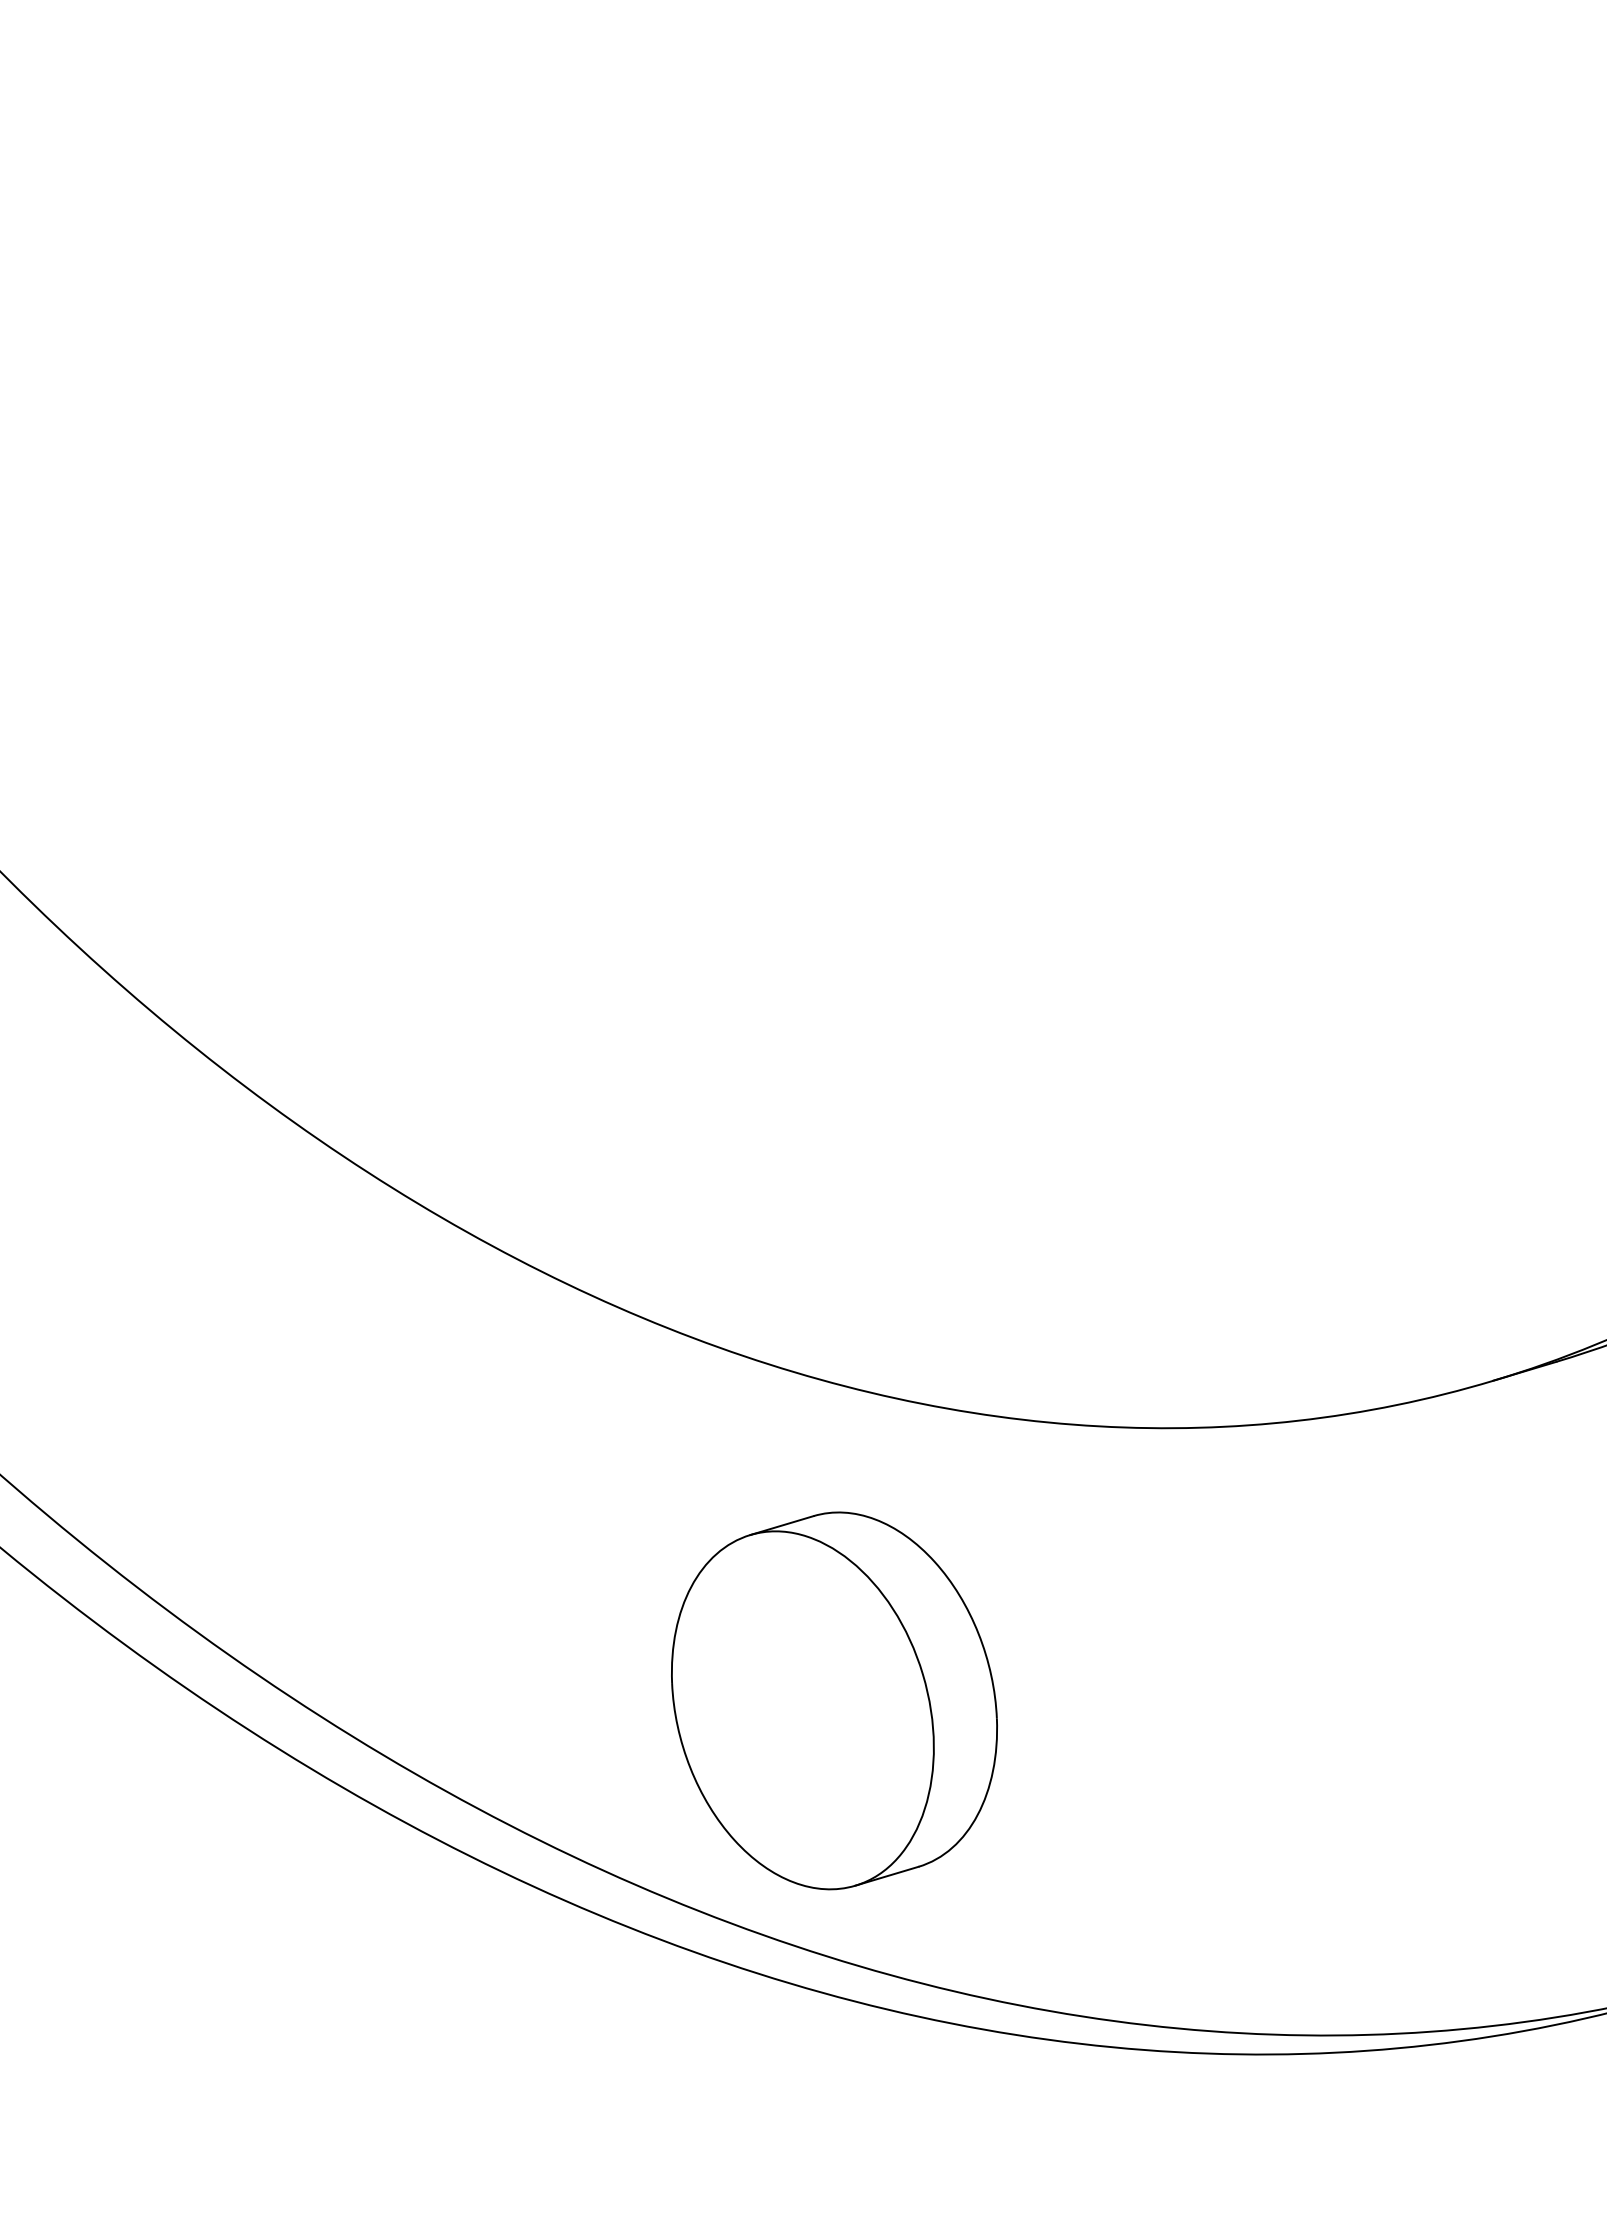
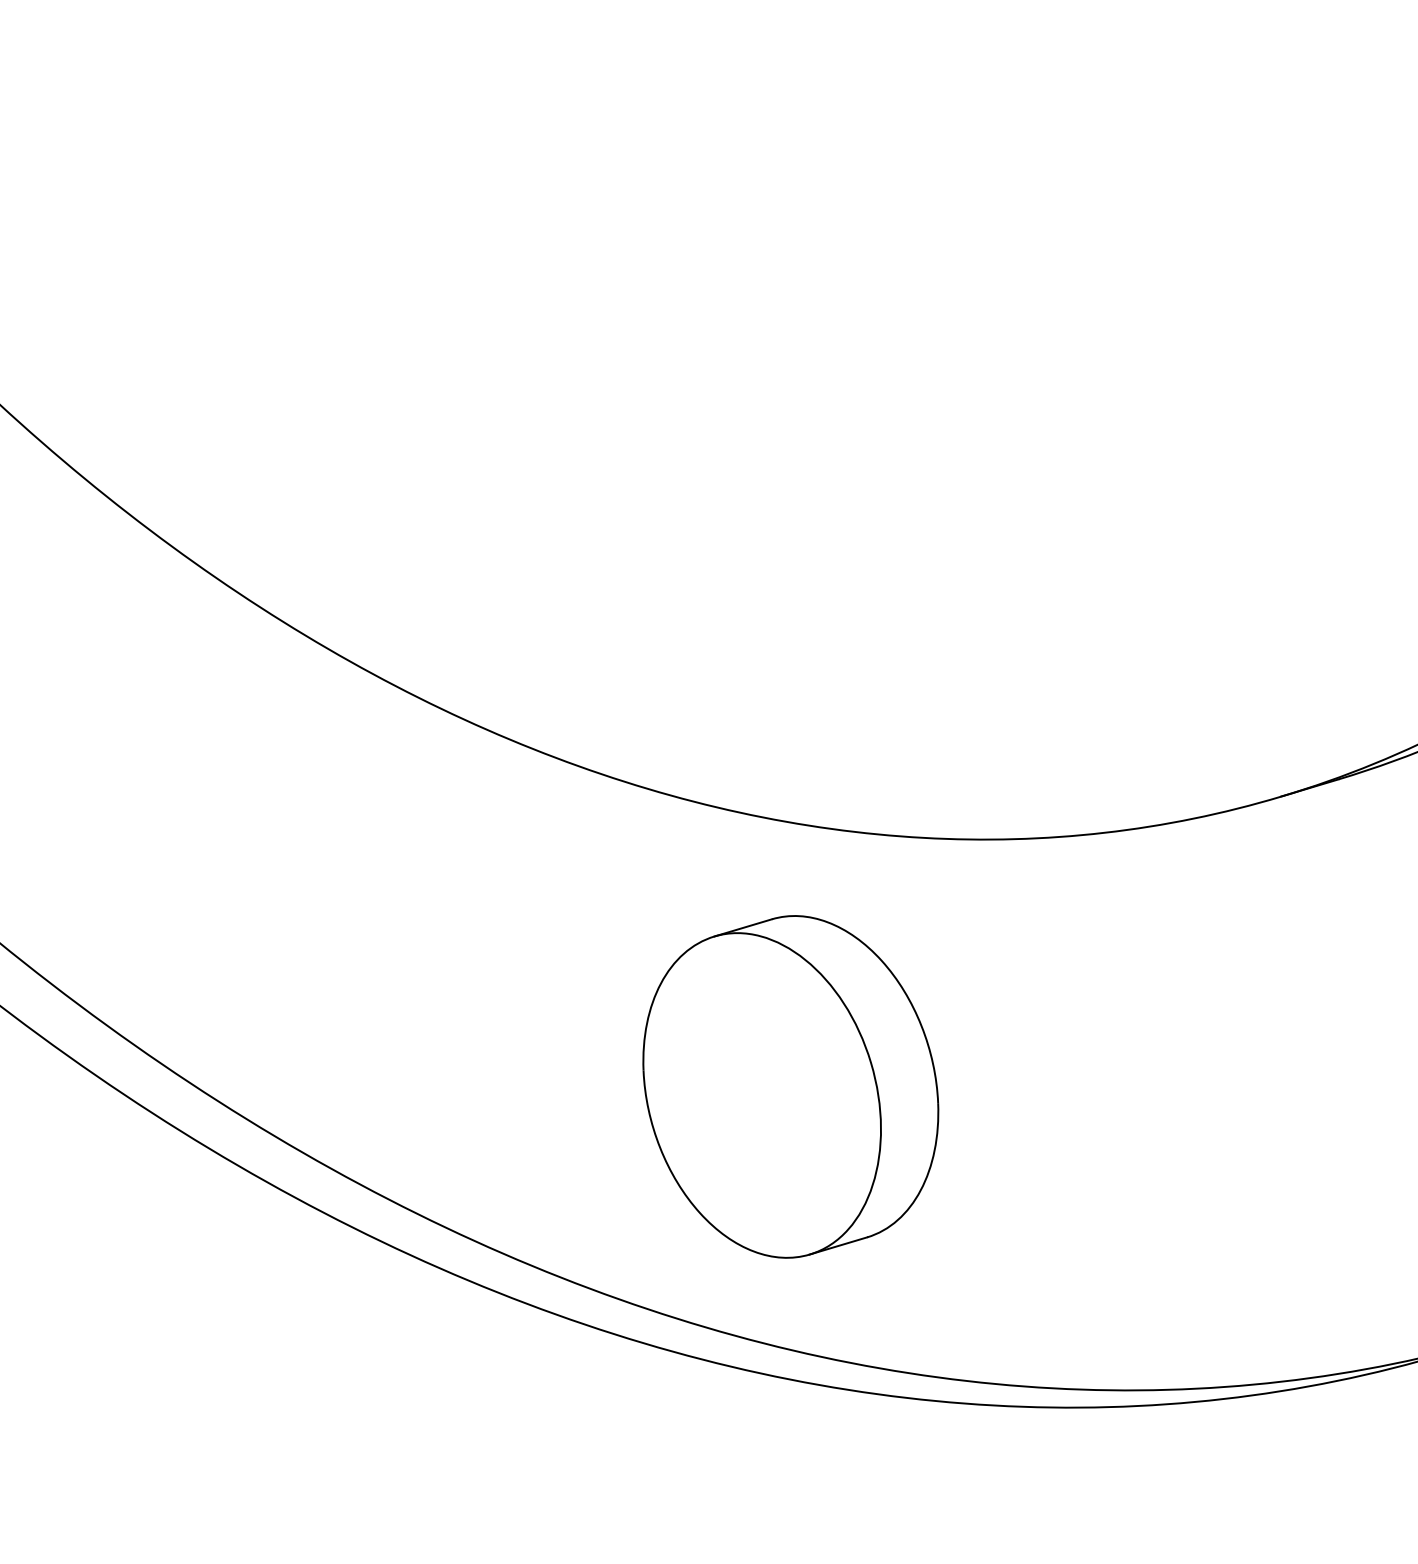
part: (834, 1700) -> (790, 1086), moved

